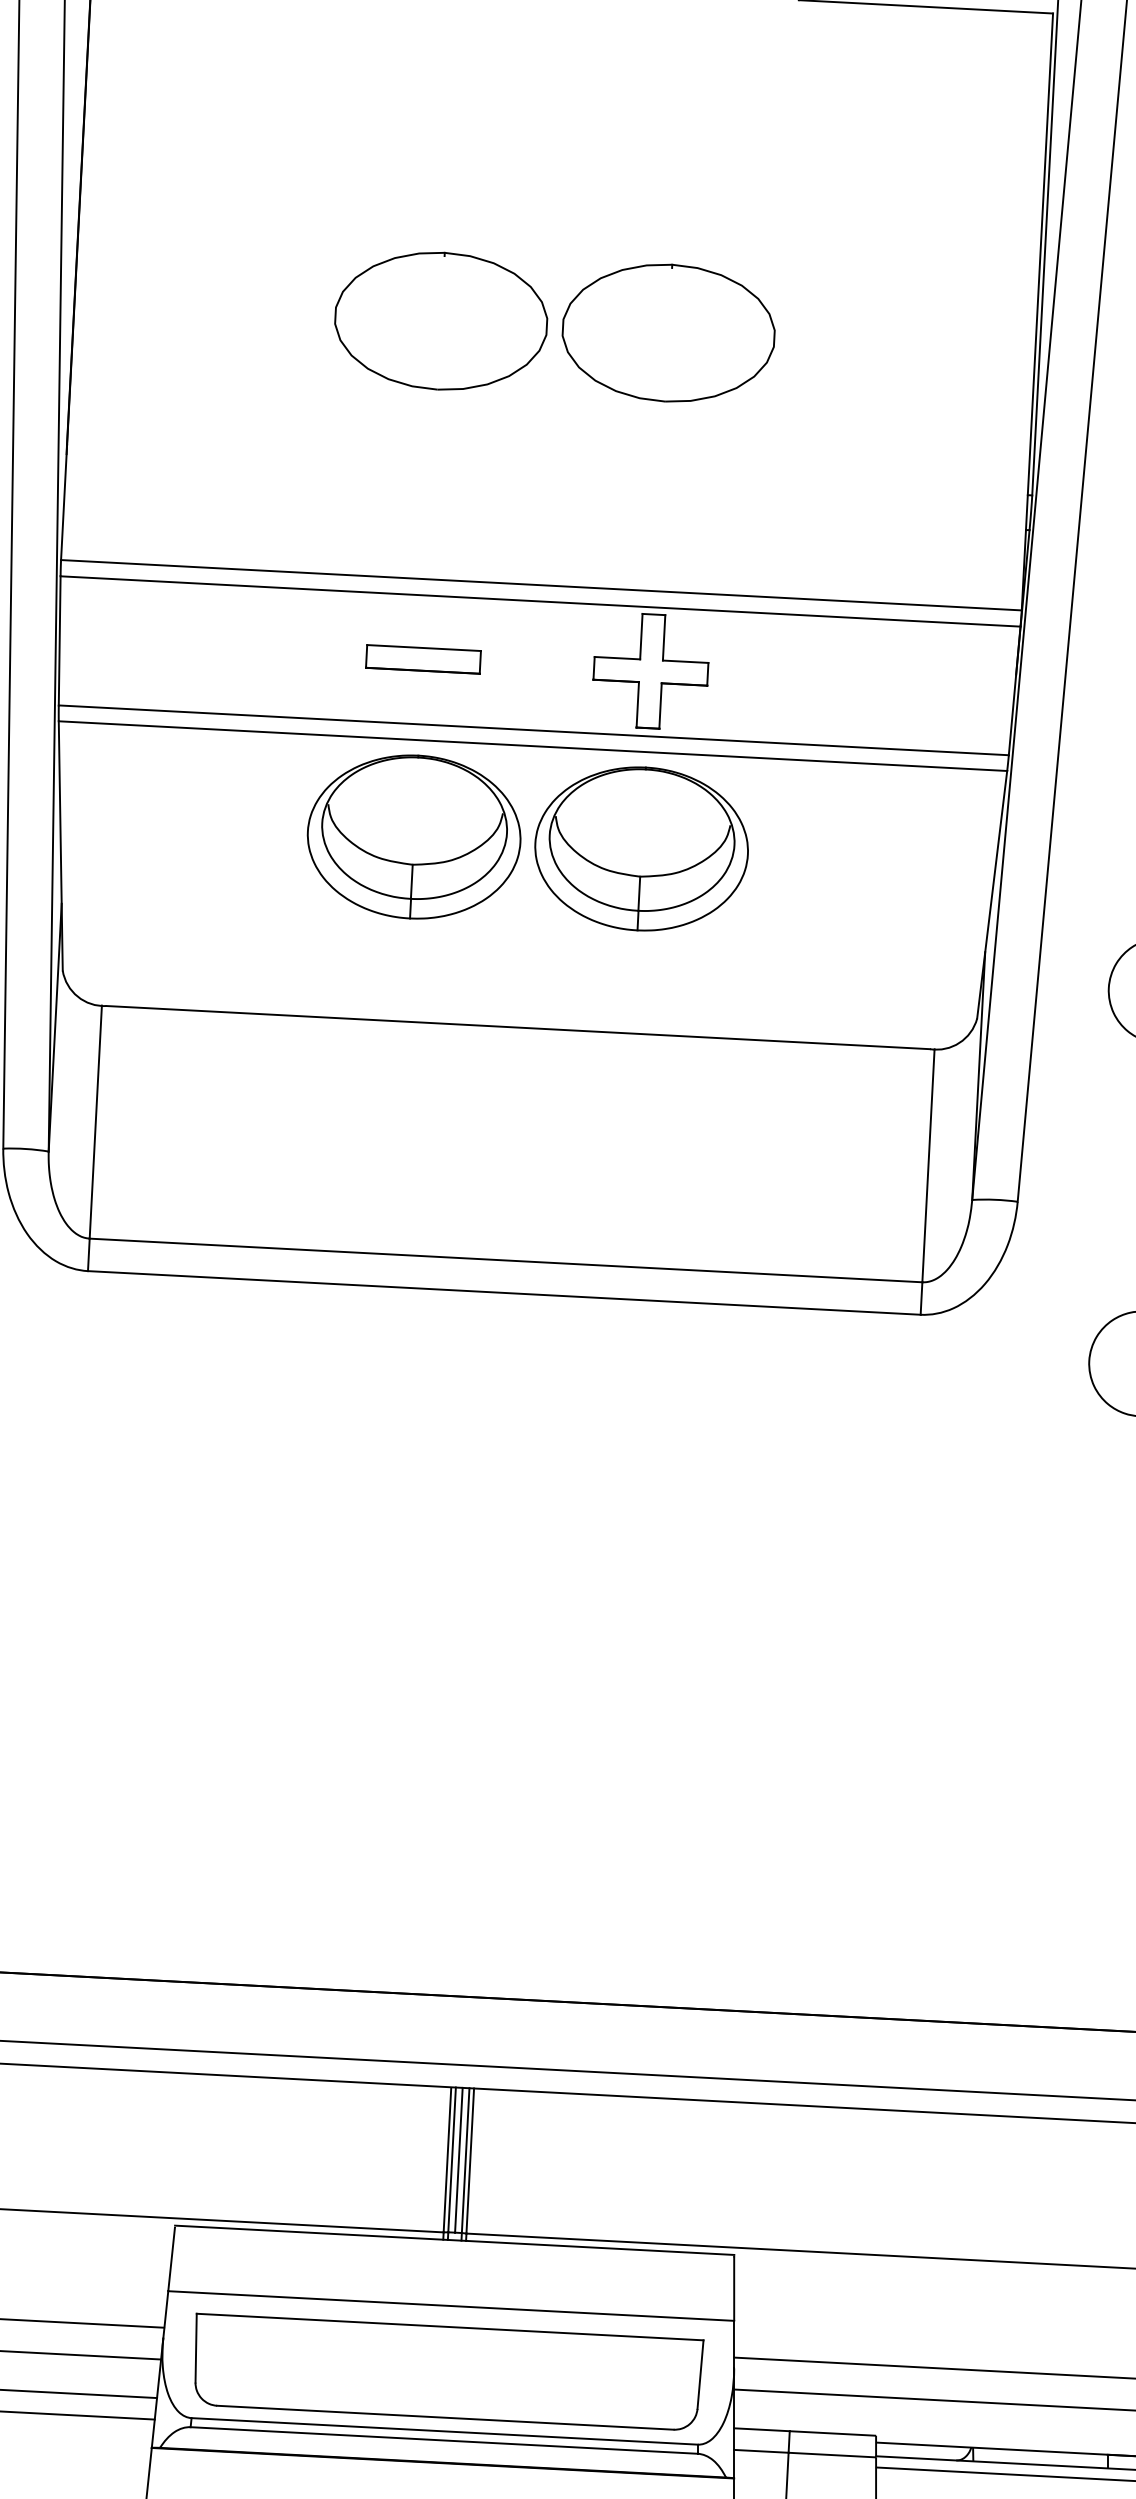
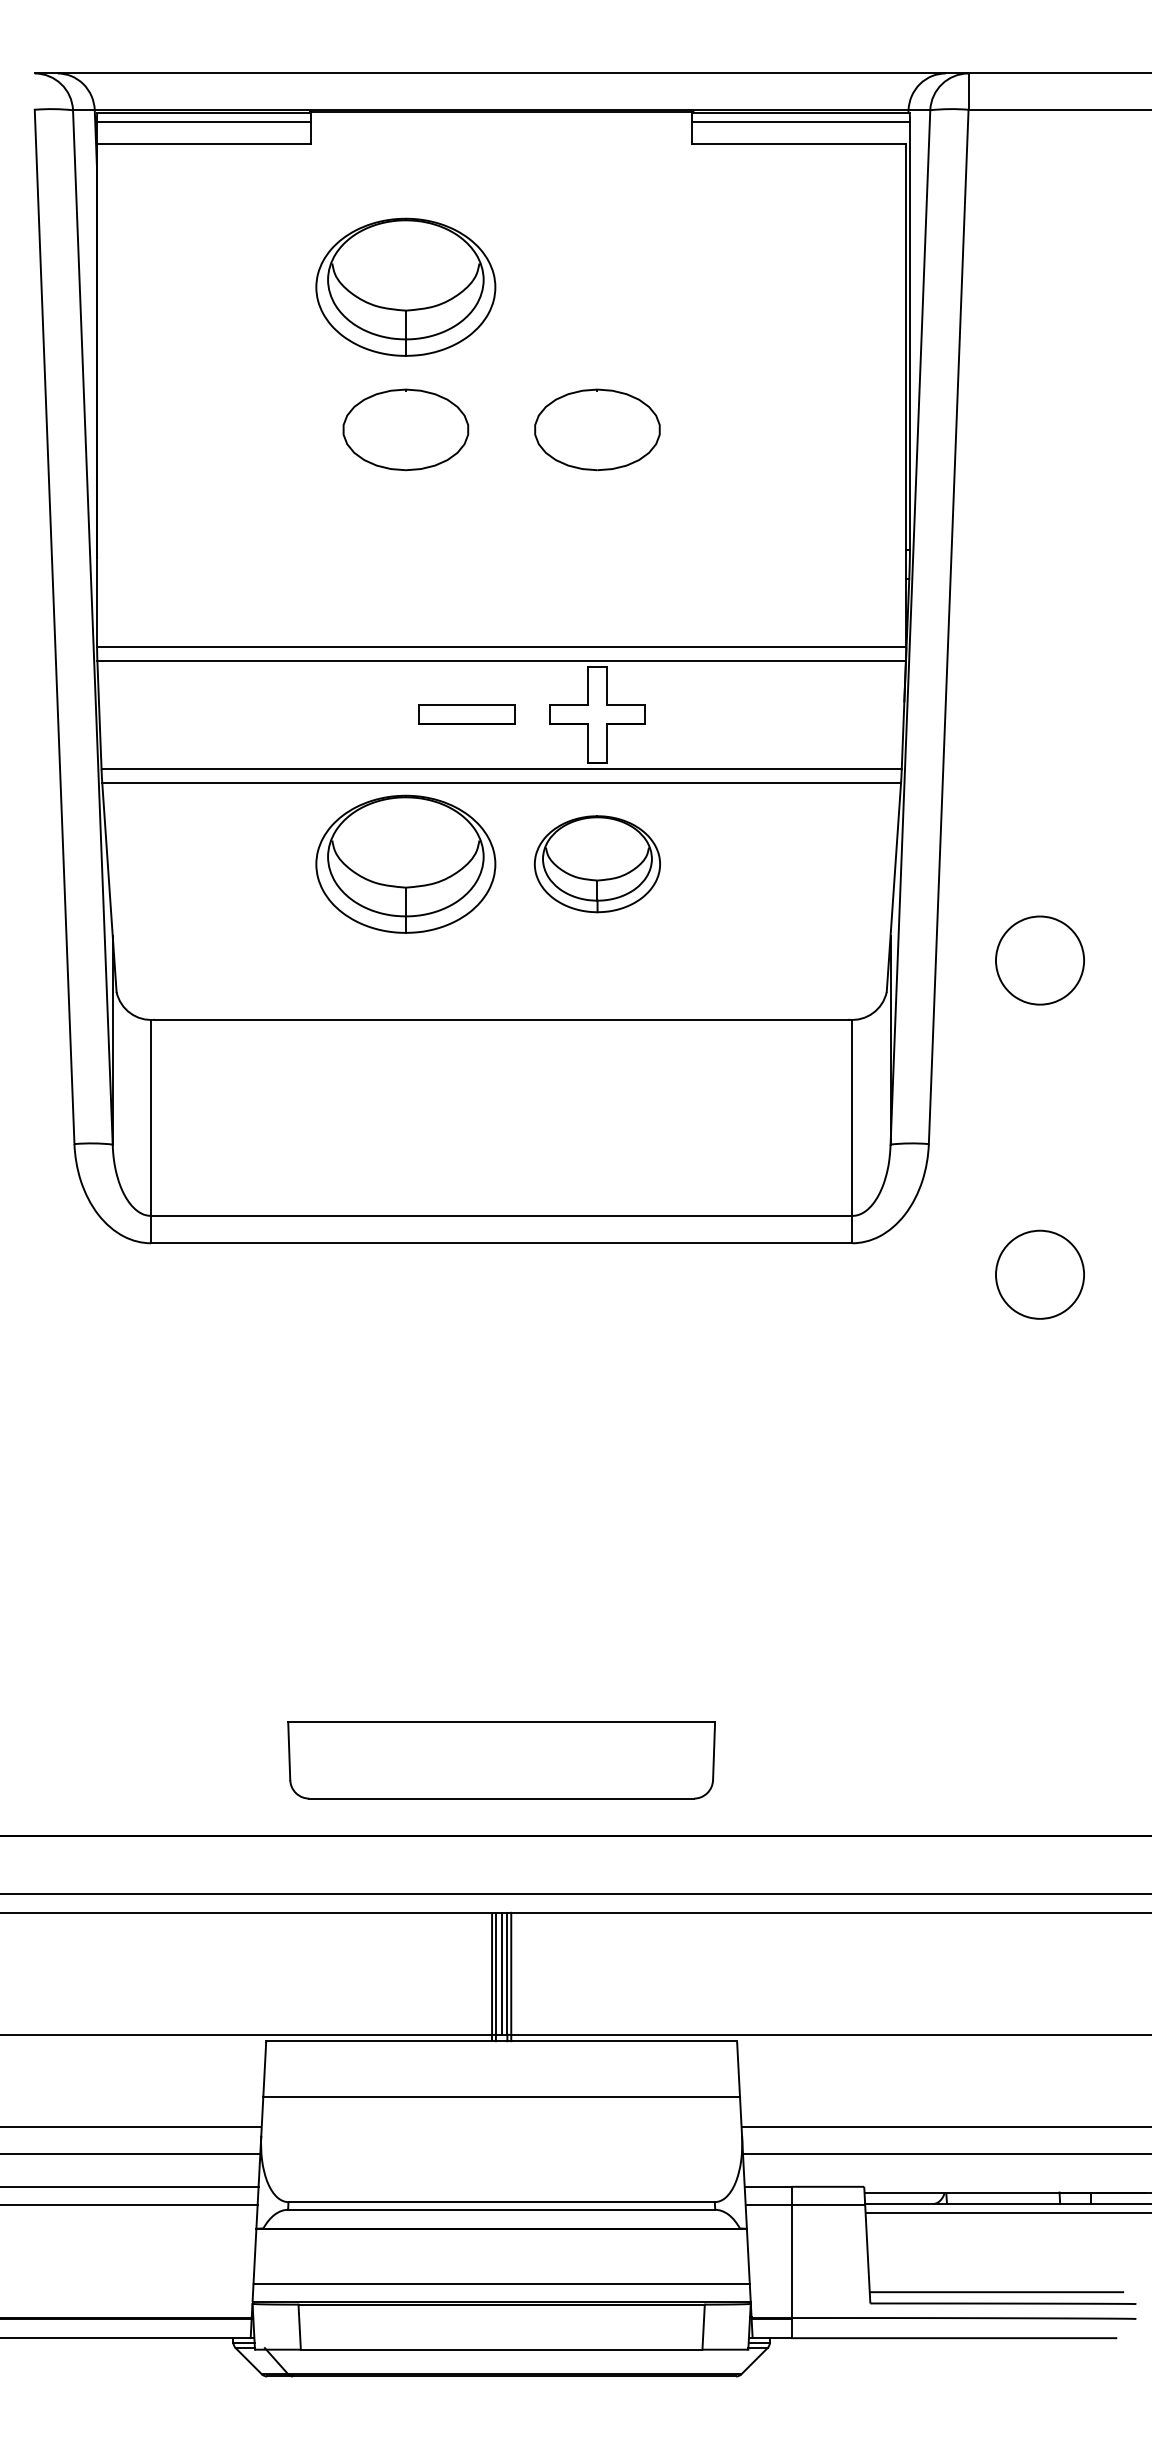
part: (449, 151) -> (405, 286), added
part: (440, 320) -> (405, 429), size x0.7
part: (668, 332) -> (597, 429), size x0.7
part: (423, 659) -> (466, 714), moved
part: (641, 848) -> (597, 863), size x0.7
part: (447, 2372) -> (501, 1760), moved

